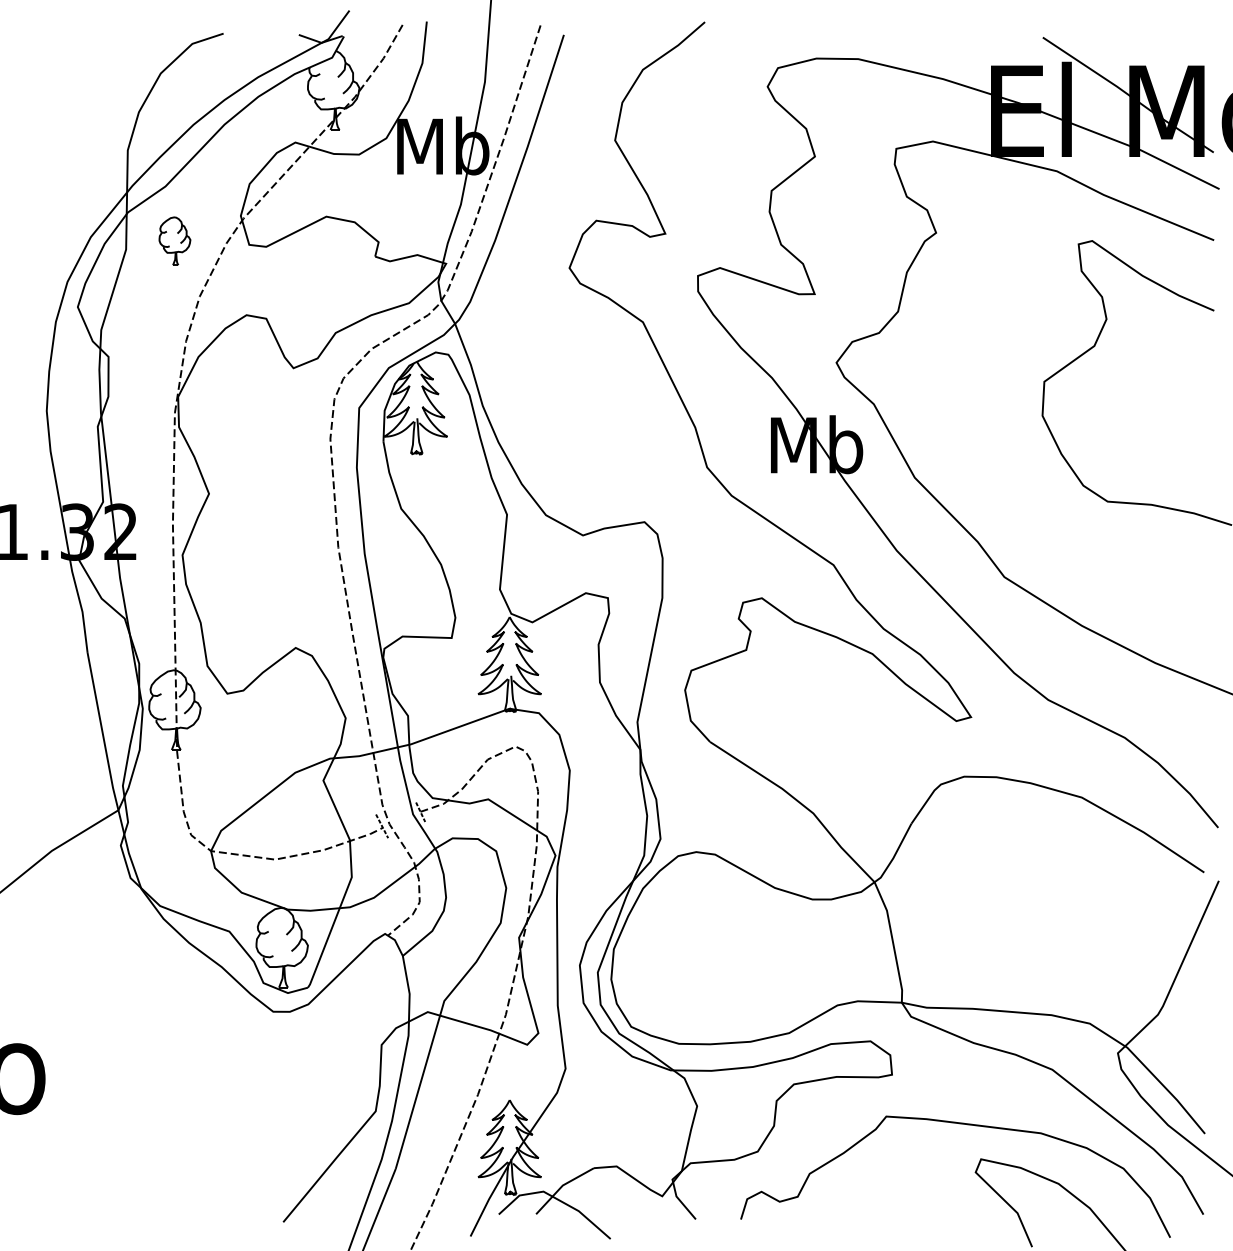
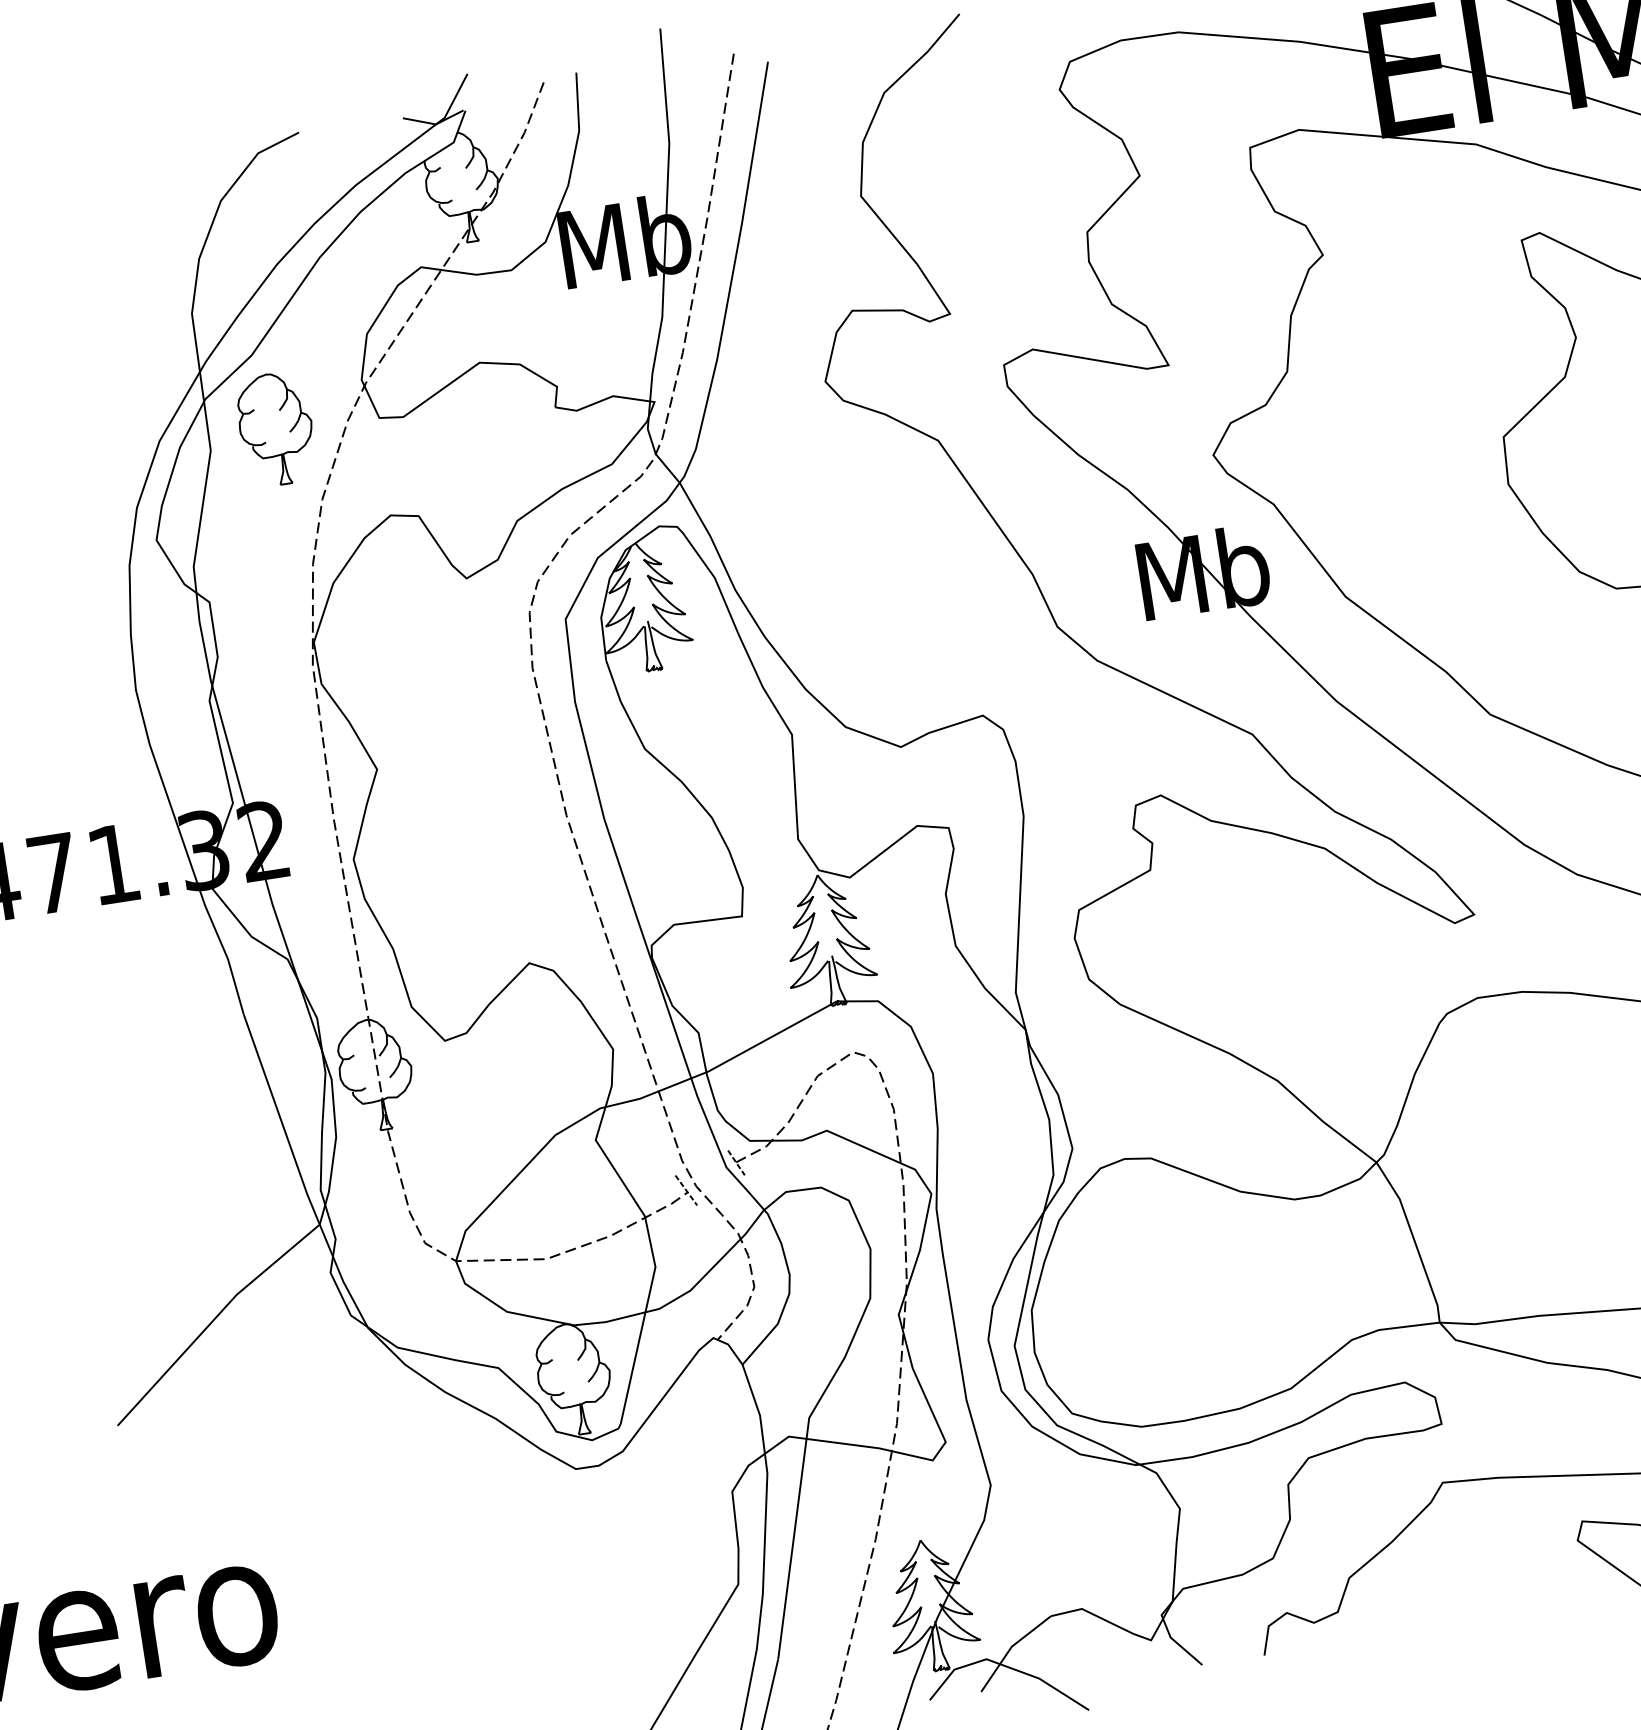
part: (174, 240) -> (275, 427), size x1.67

